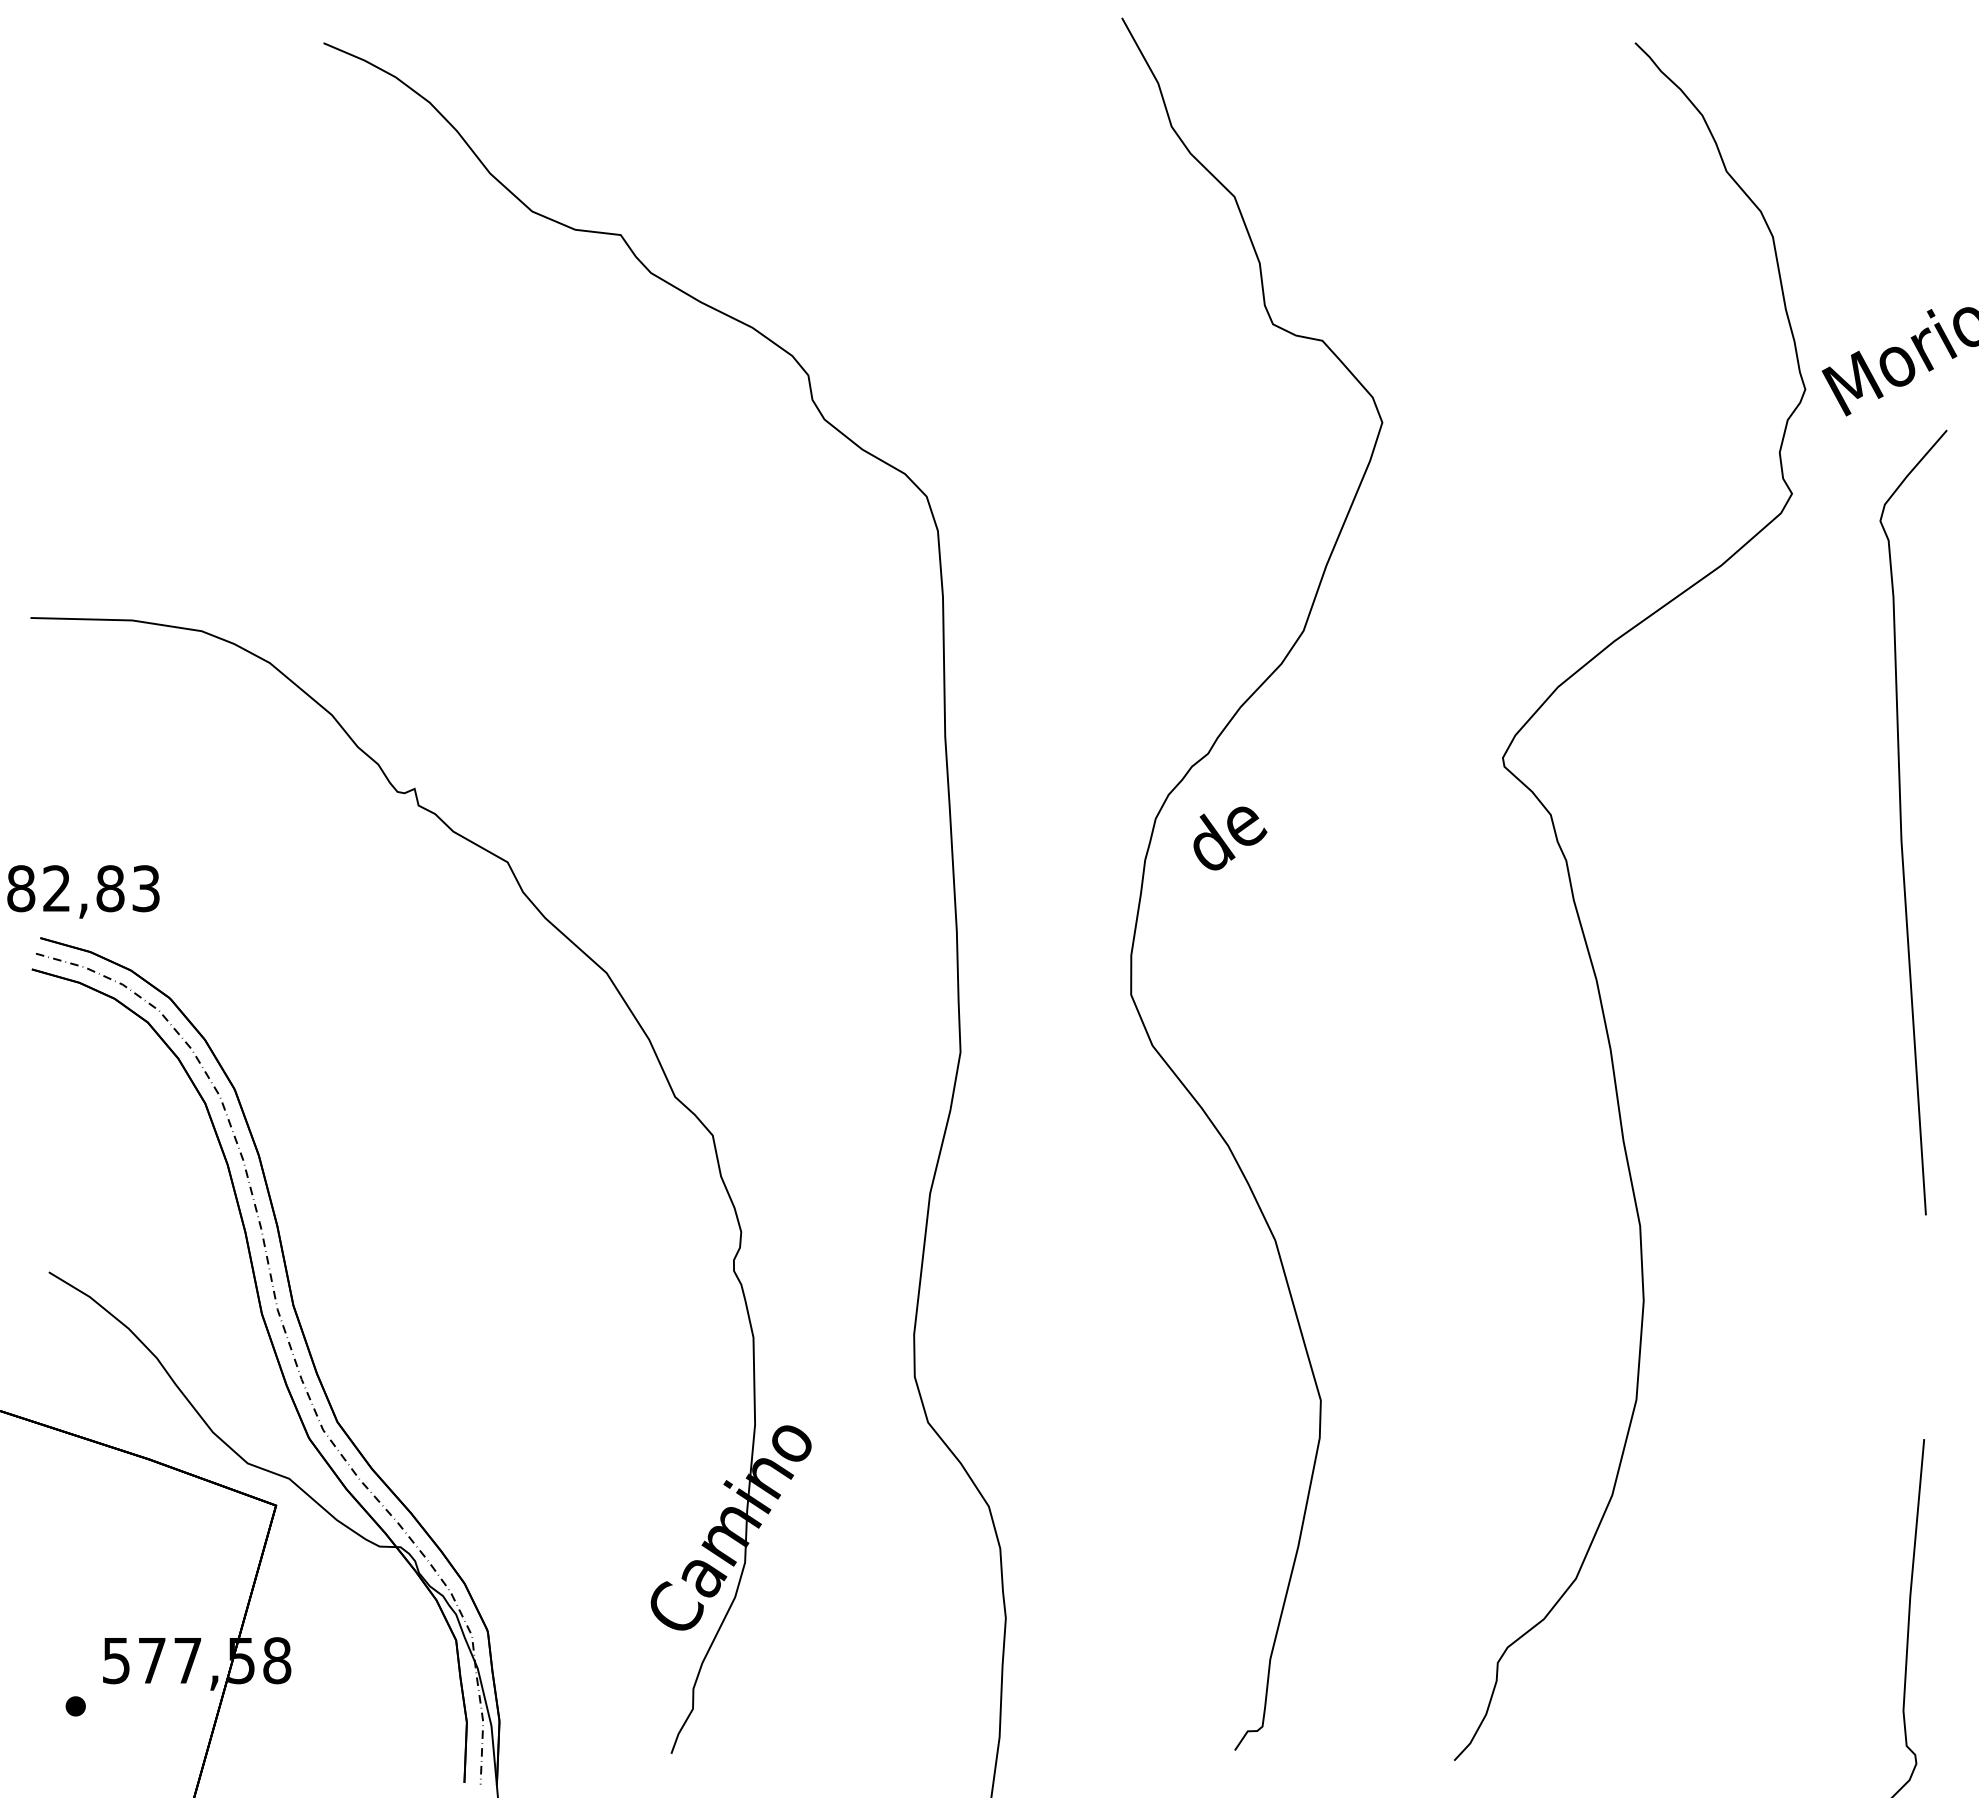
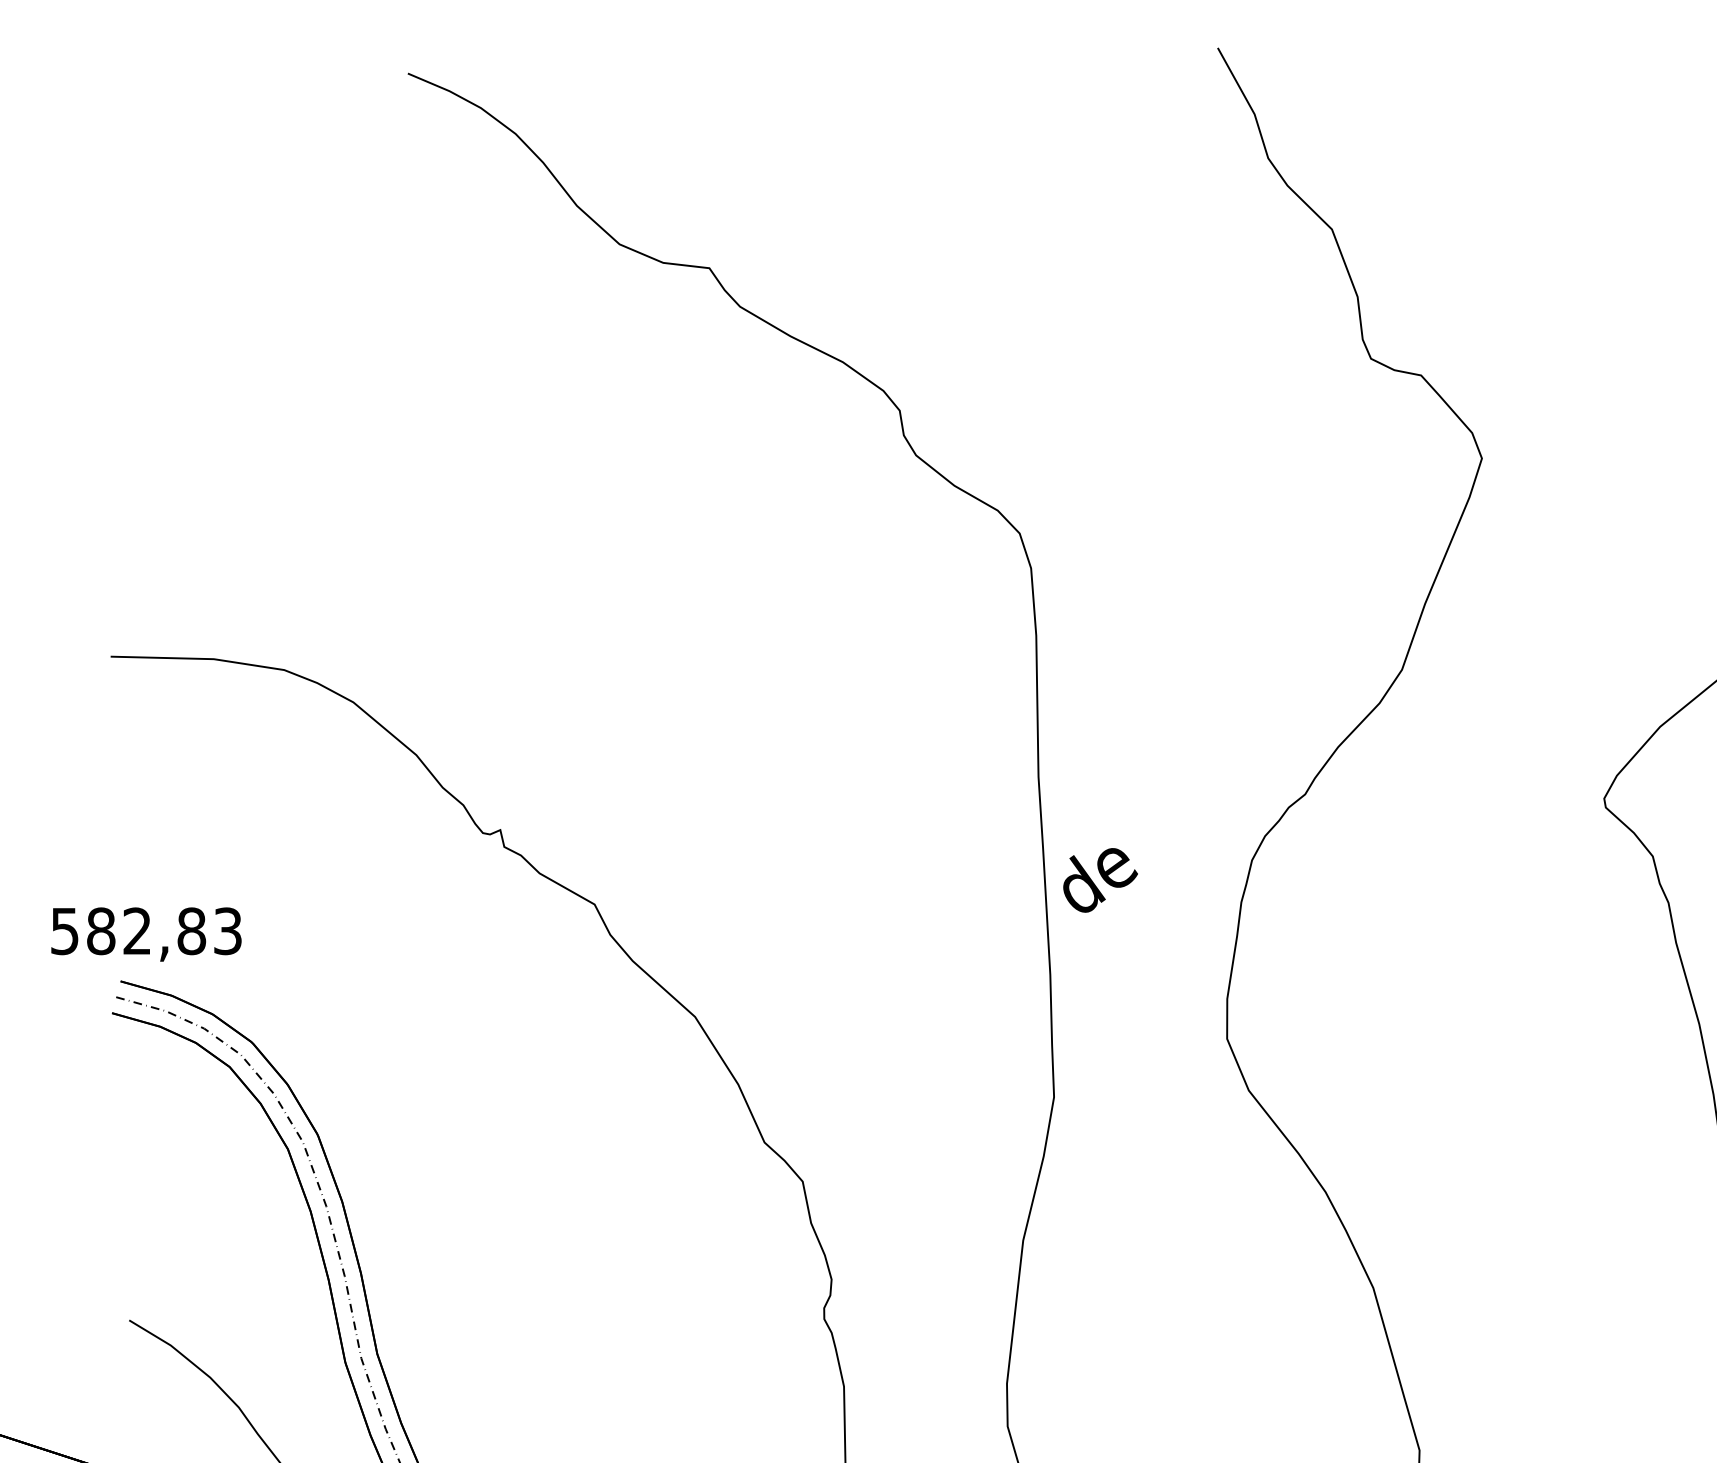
text: (1230, 838) -> (1100, 880), moved

